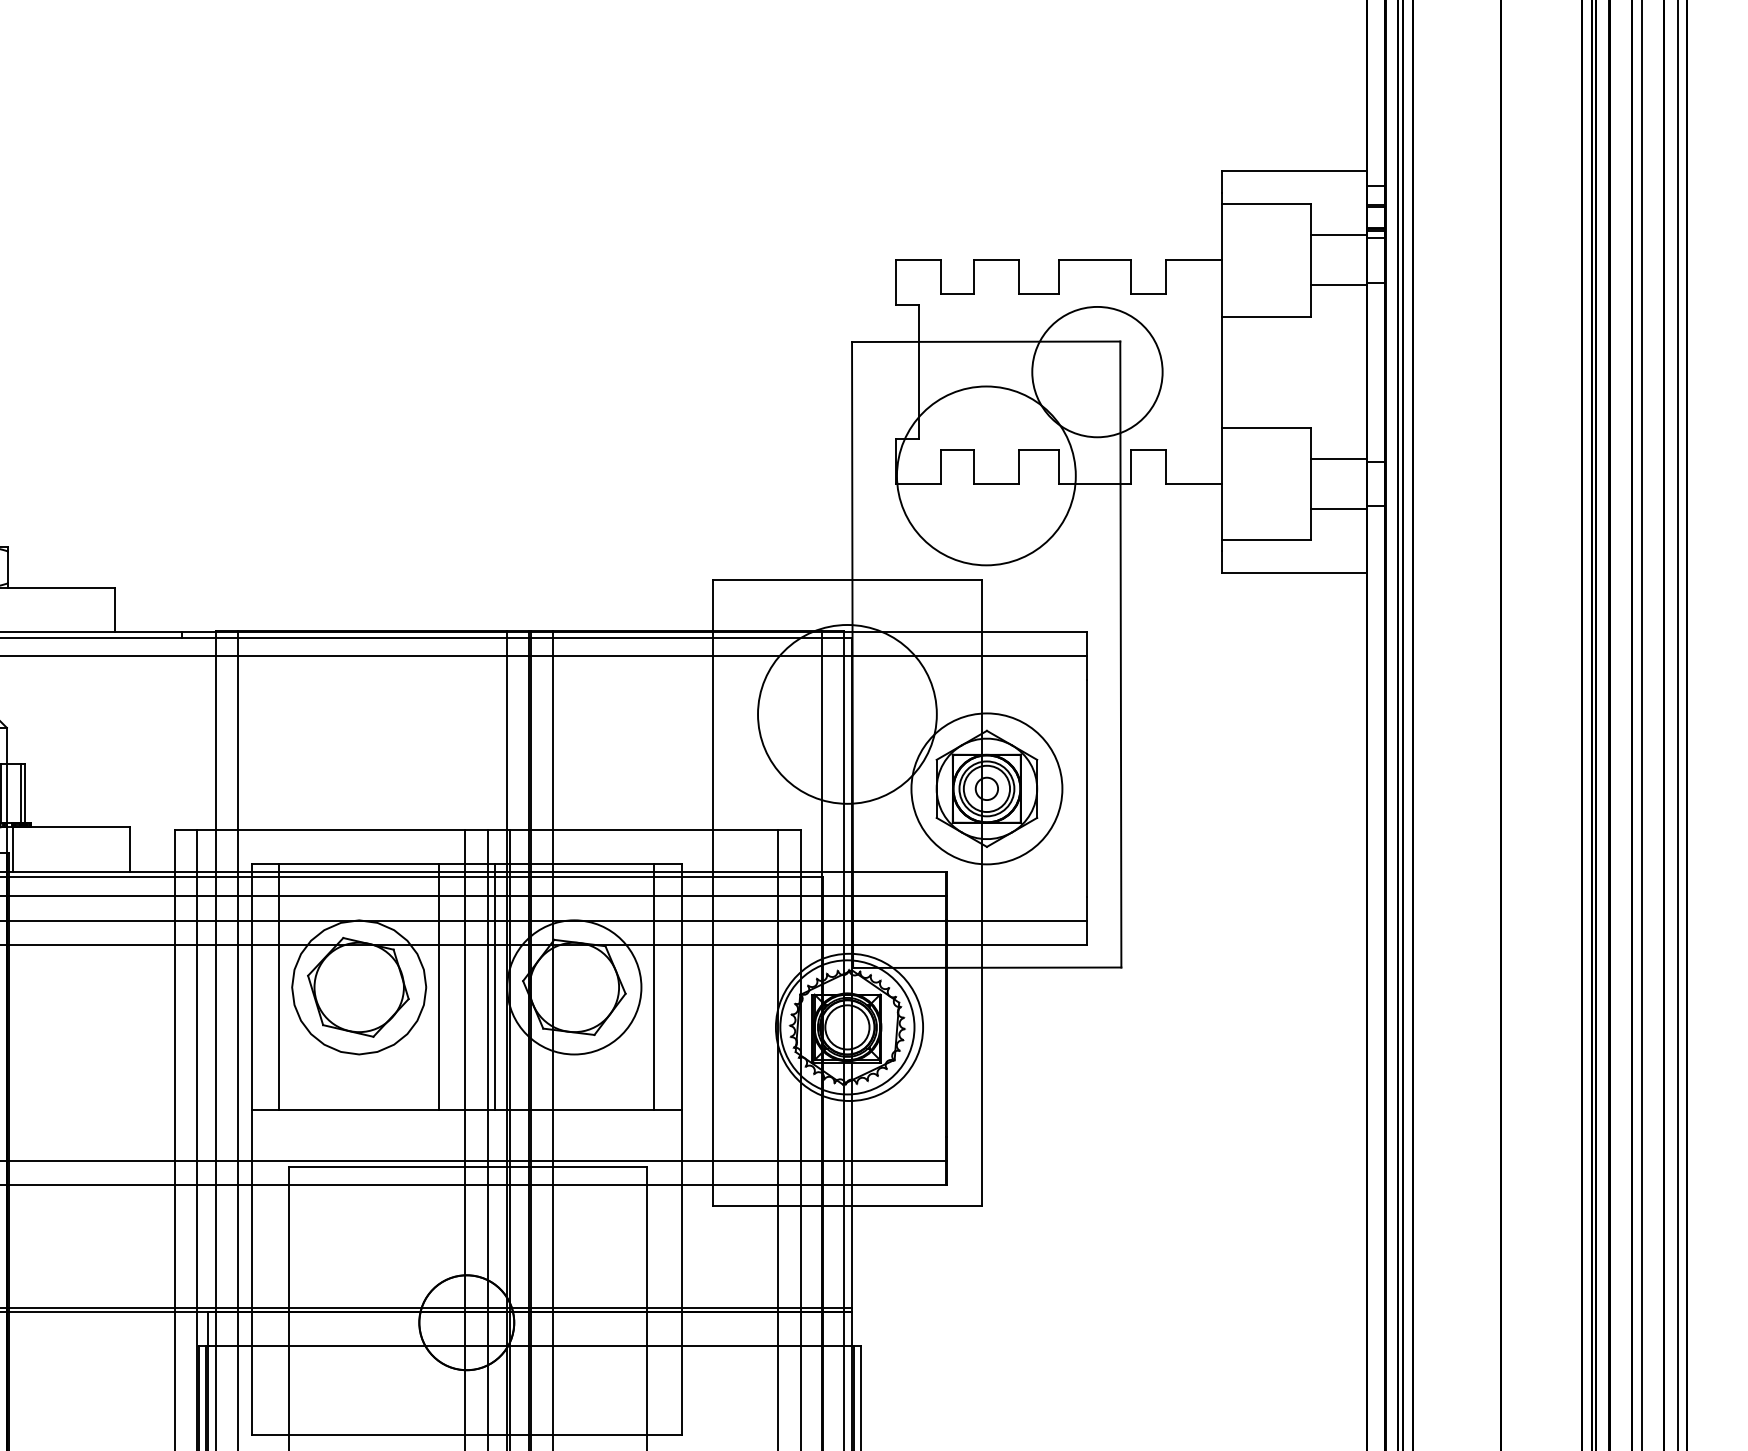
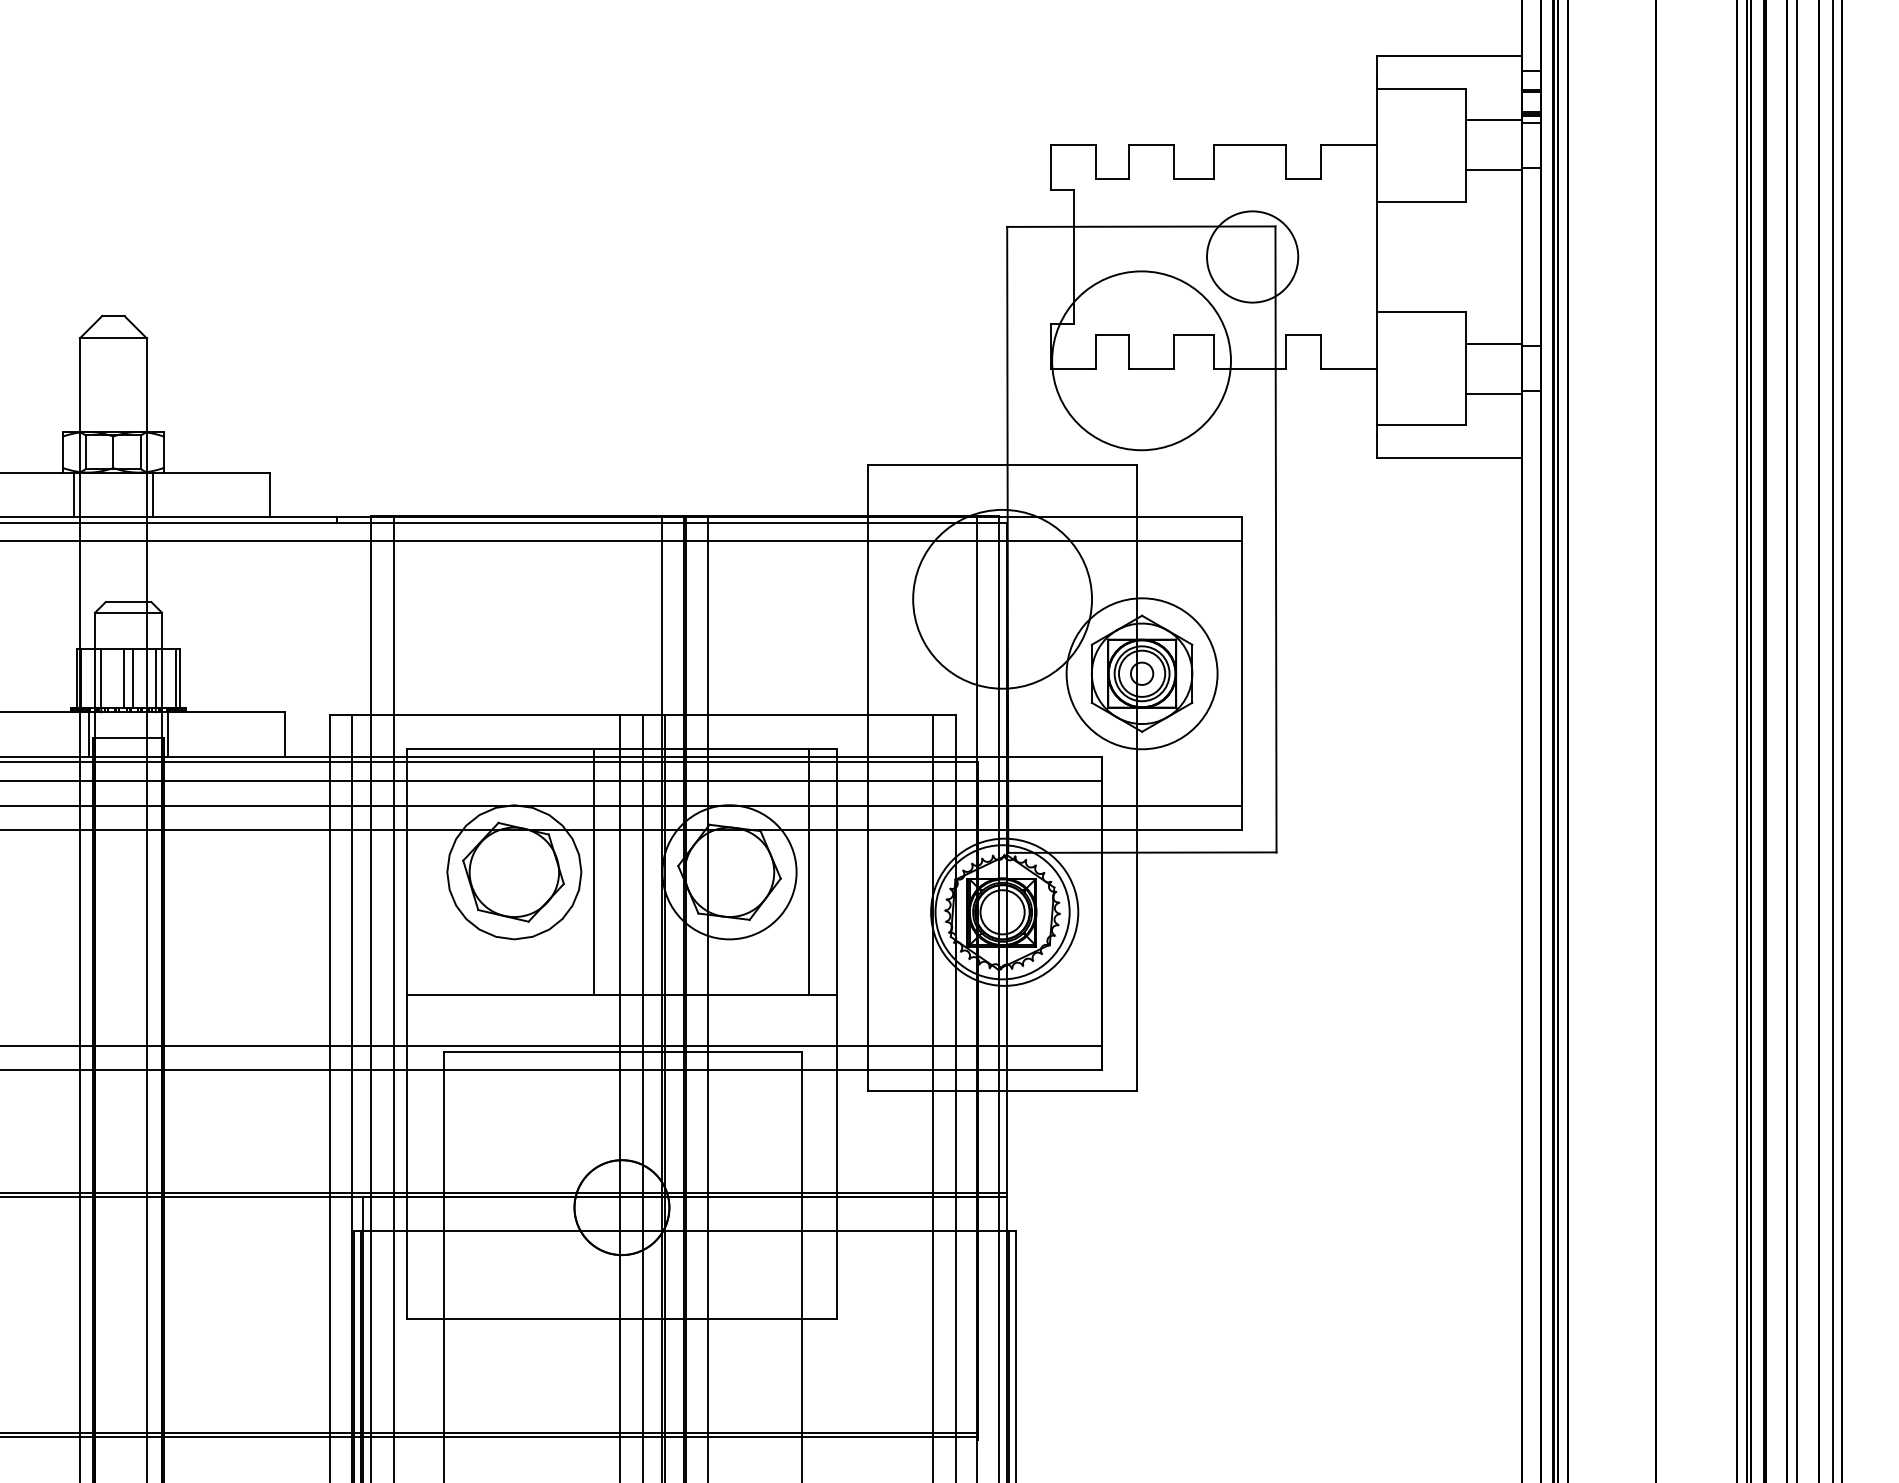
circle: (1097, 371) -> (1252, 256), size x0.7
line: (279, 987) -> (434, 872), removed
line: (494, 987) -> (649, 872), removed

